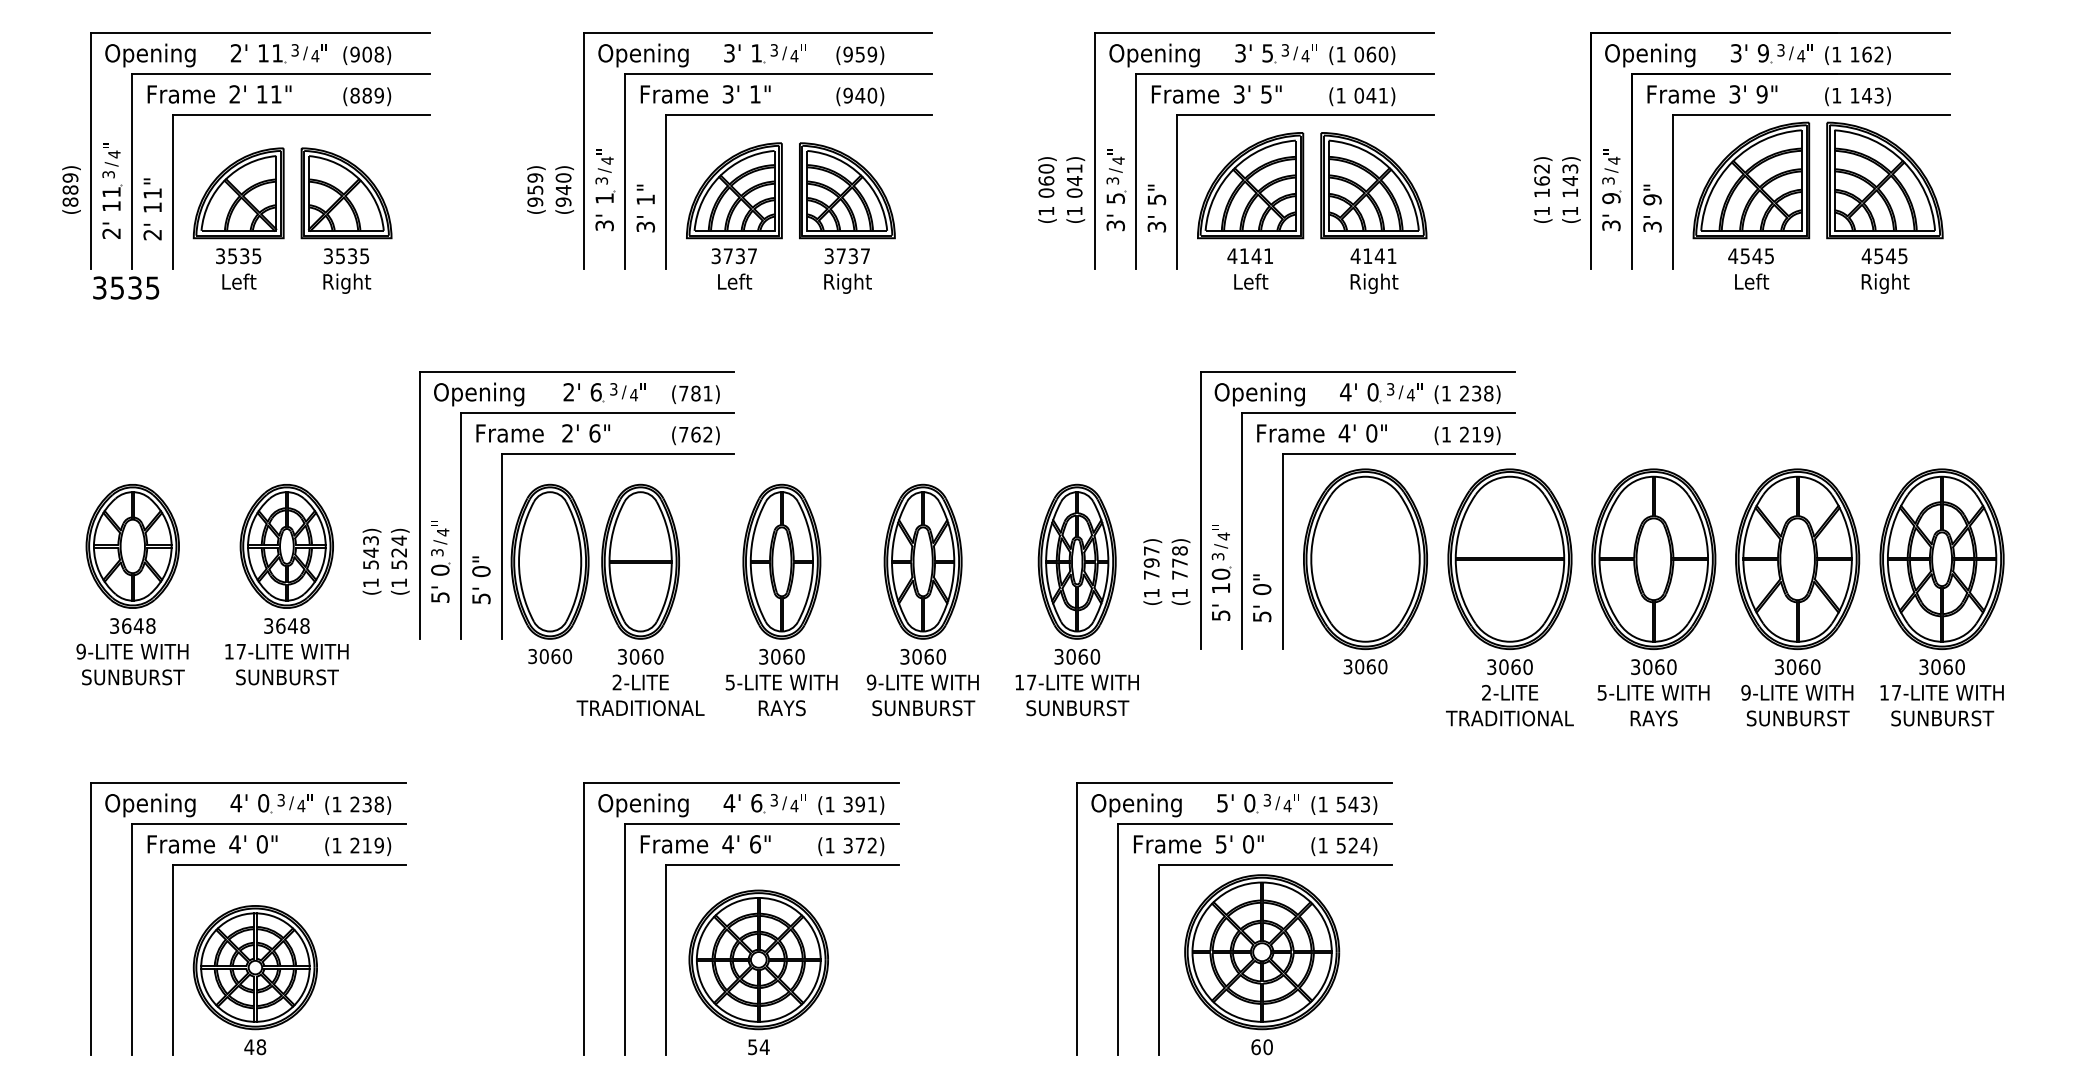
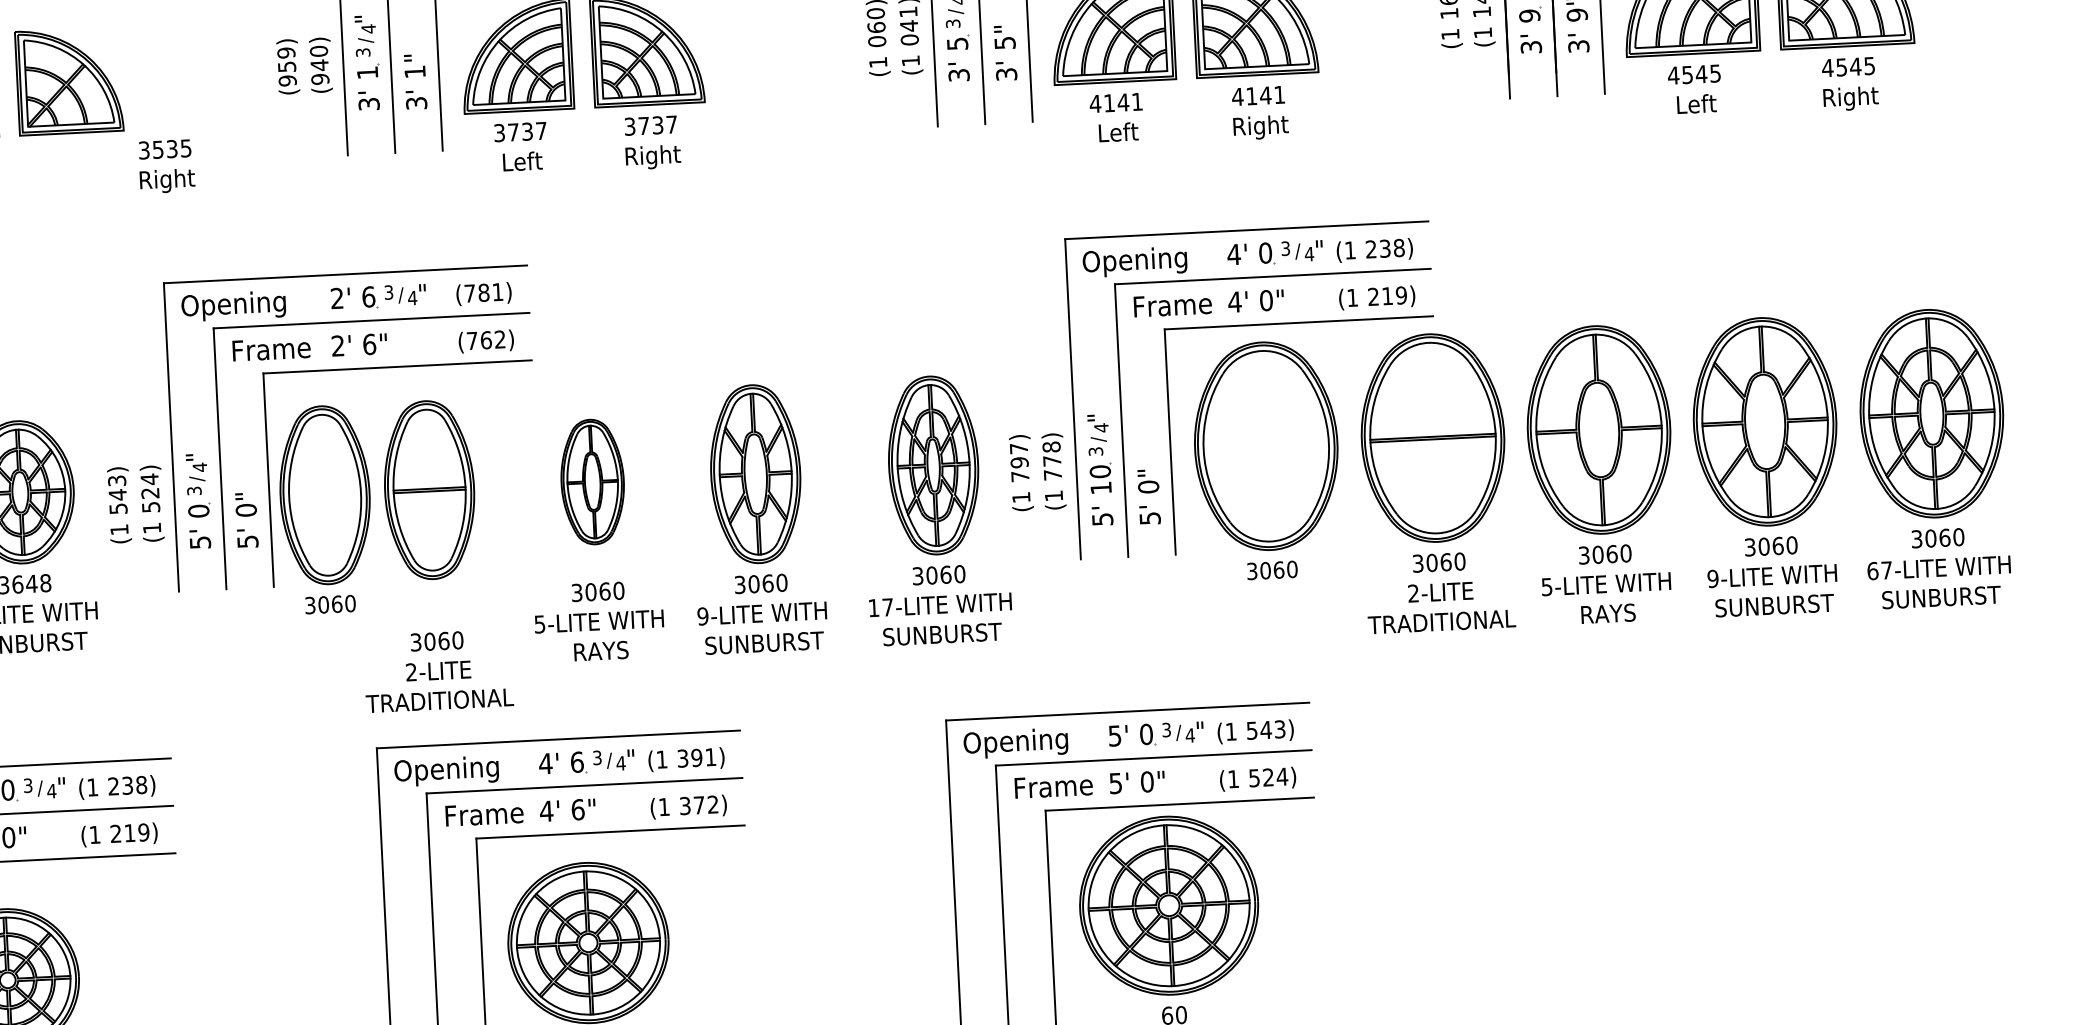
text: (347, 270) -> (167, 165), moved
part: (781, 561) -> (592, 481), size x0.7
text: (640, 682) -> (438, 671), moved
text: (1884, 692) -> (1872, 570), 17-LITE -> 67-LITE

